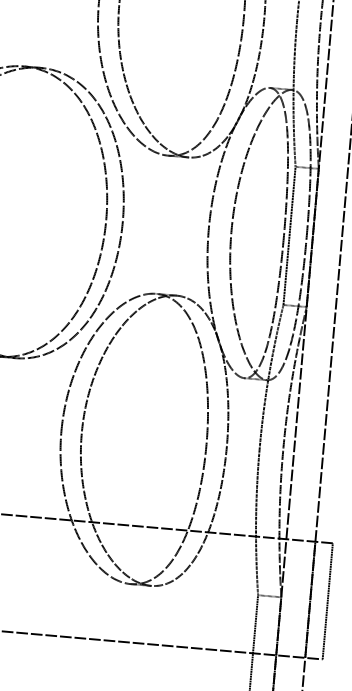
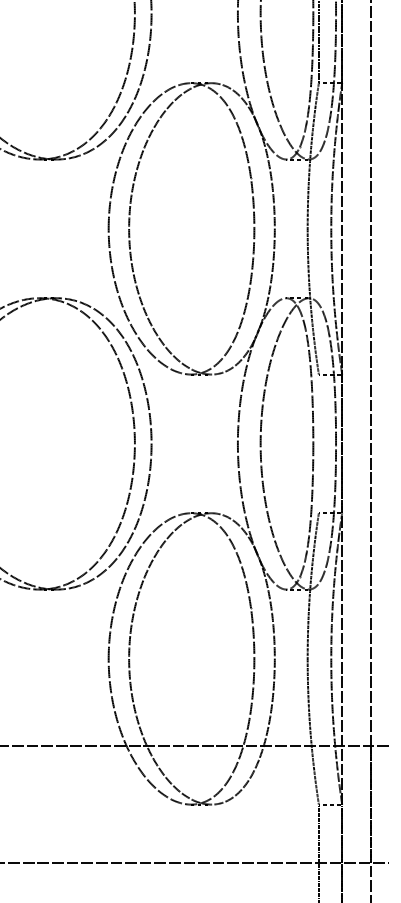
line: (289, 235) -> (318, 443), removed
line: (327, 601) -> (388, 804), removed

